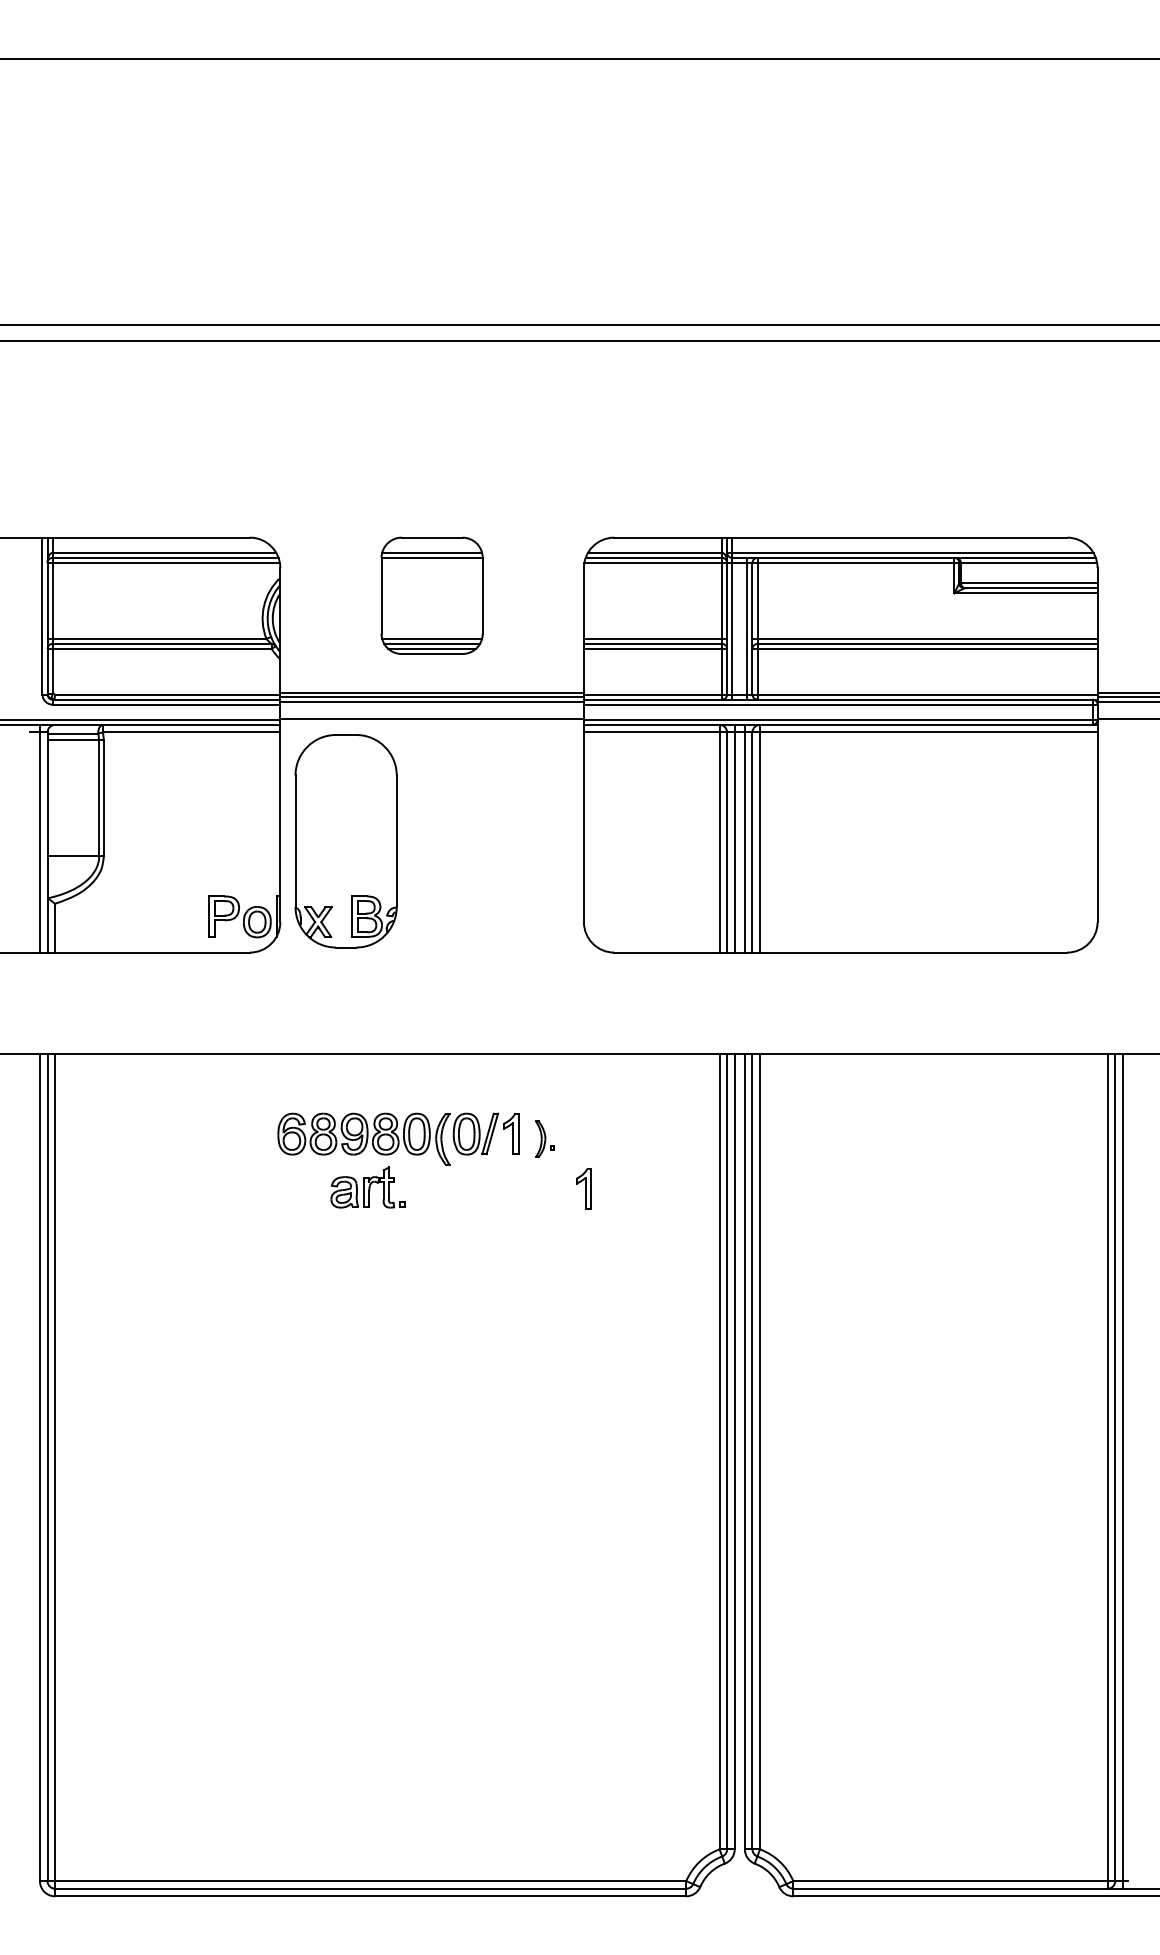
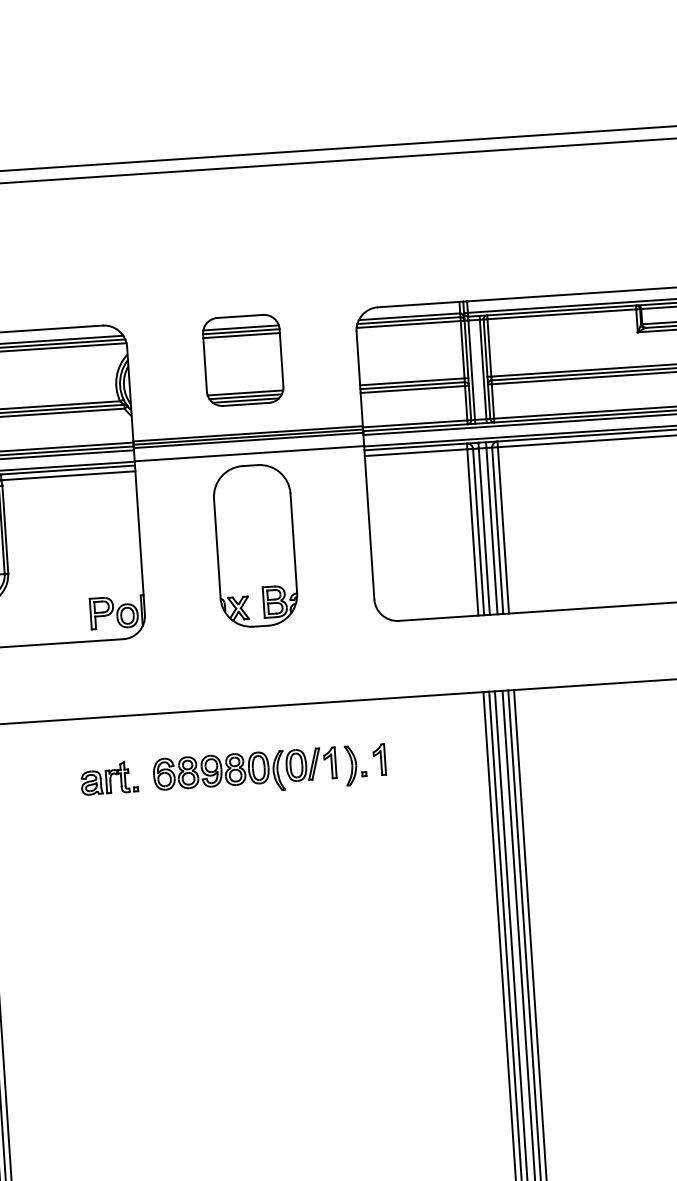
line: (431, 562) -> (241, 335), added
part: (345, 841) -> (255, 546), moved
part: (544, 1139) -> (355, 765), size x1.43
part: (367, 1187) -> (108, 778), moved
part: (583, 1188) -> (379, 759), moved

